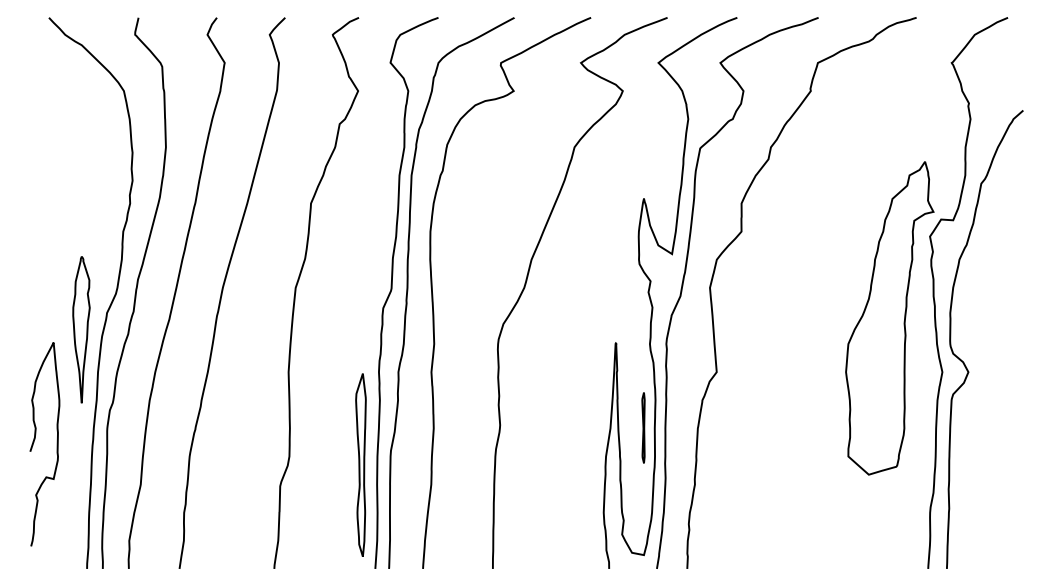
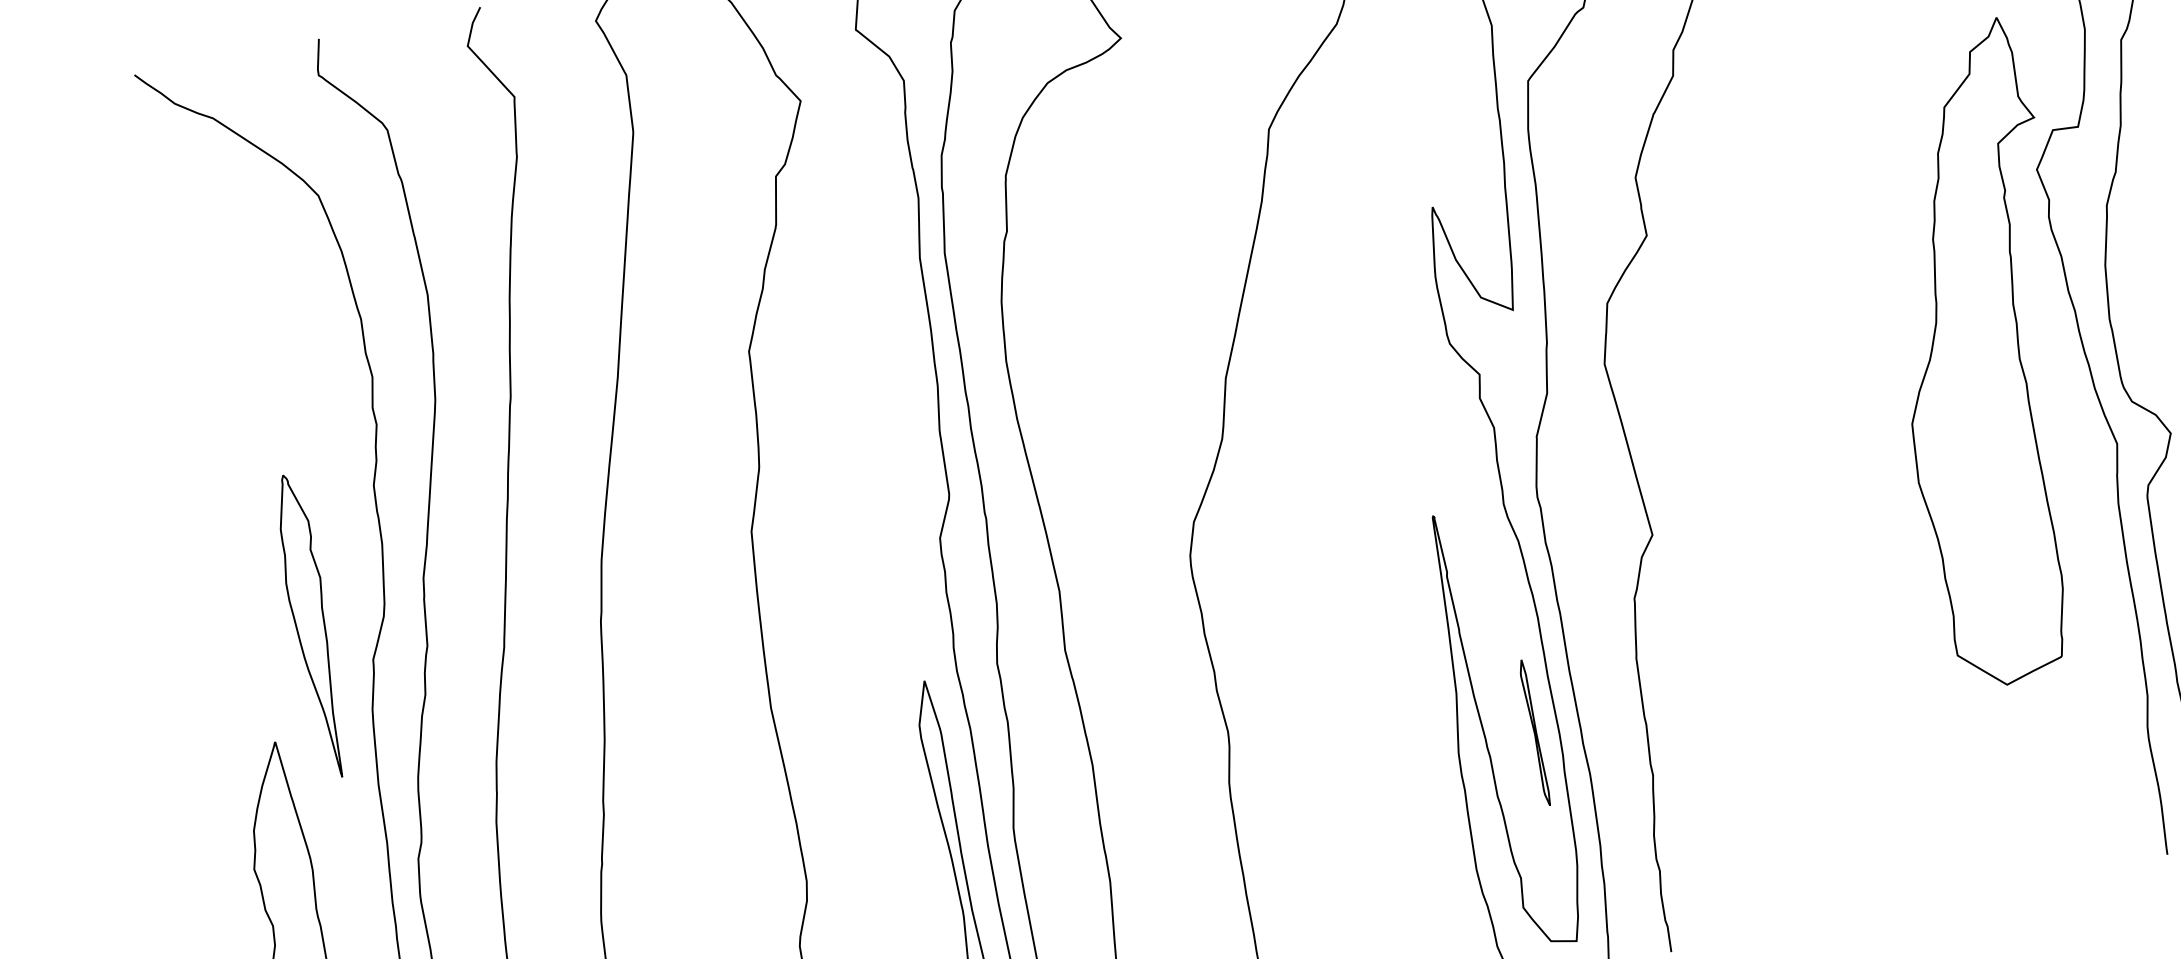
part: (81, 329) -> (311, 625), moved
line: (643, 427) -> (1534, 732), moved

